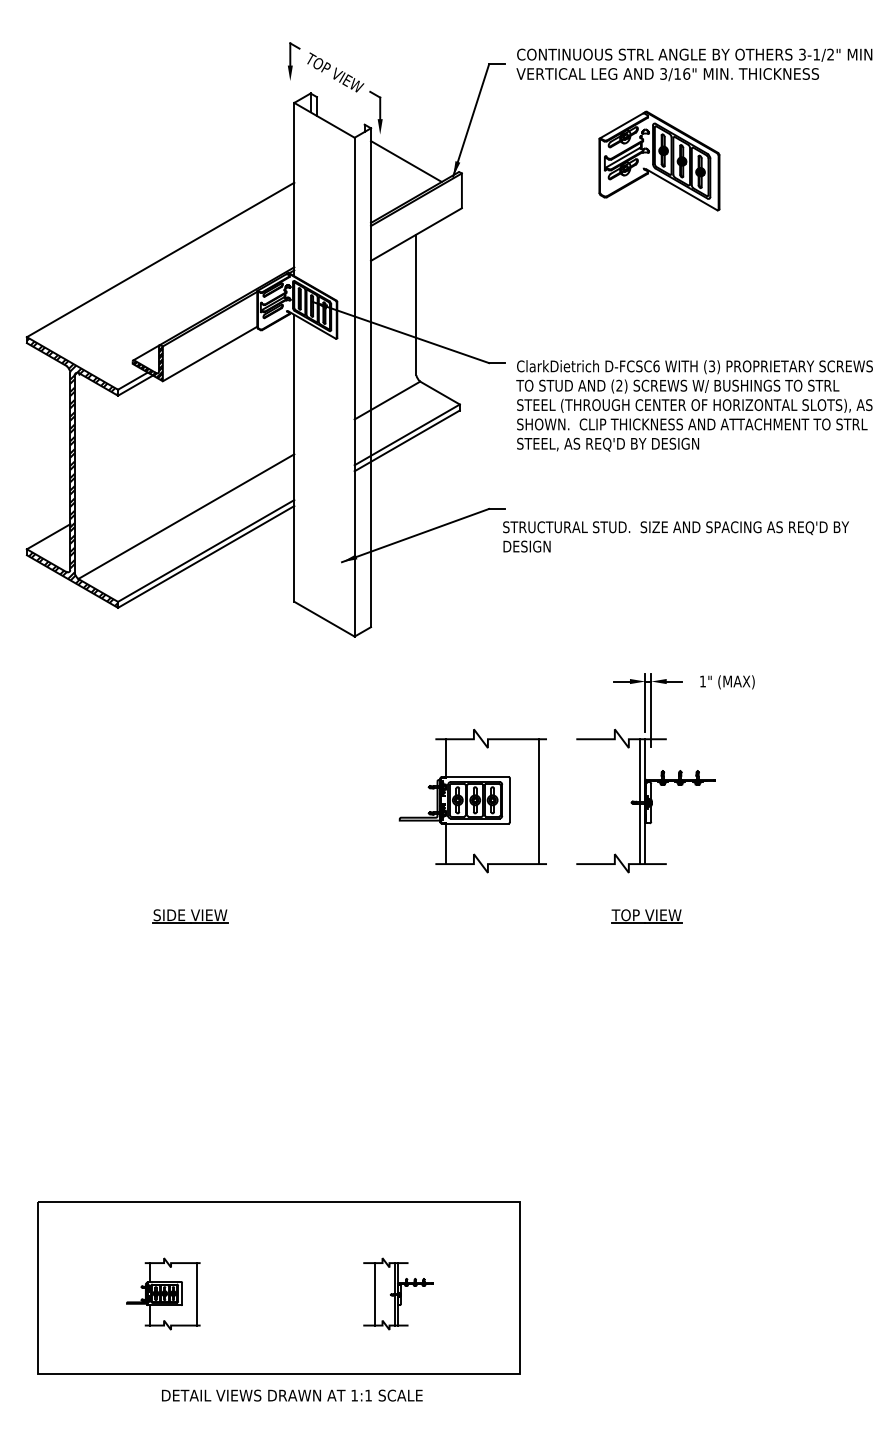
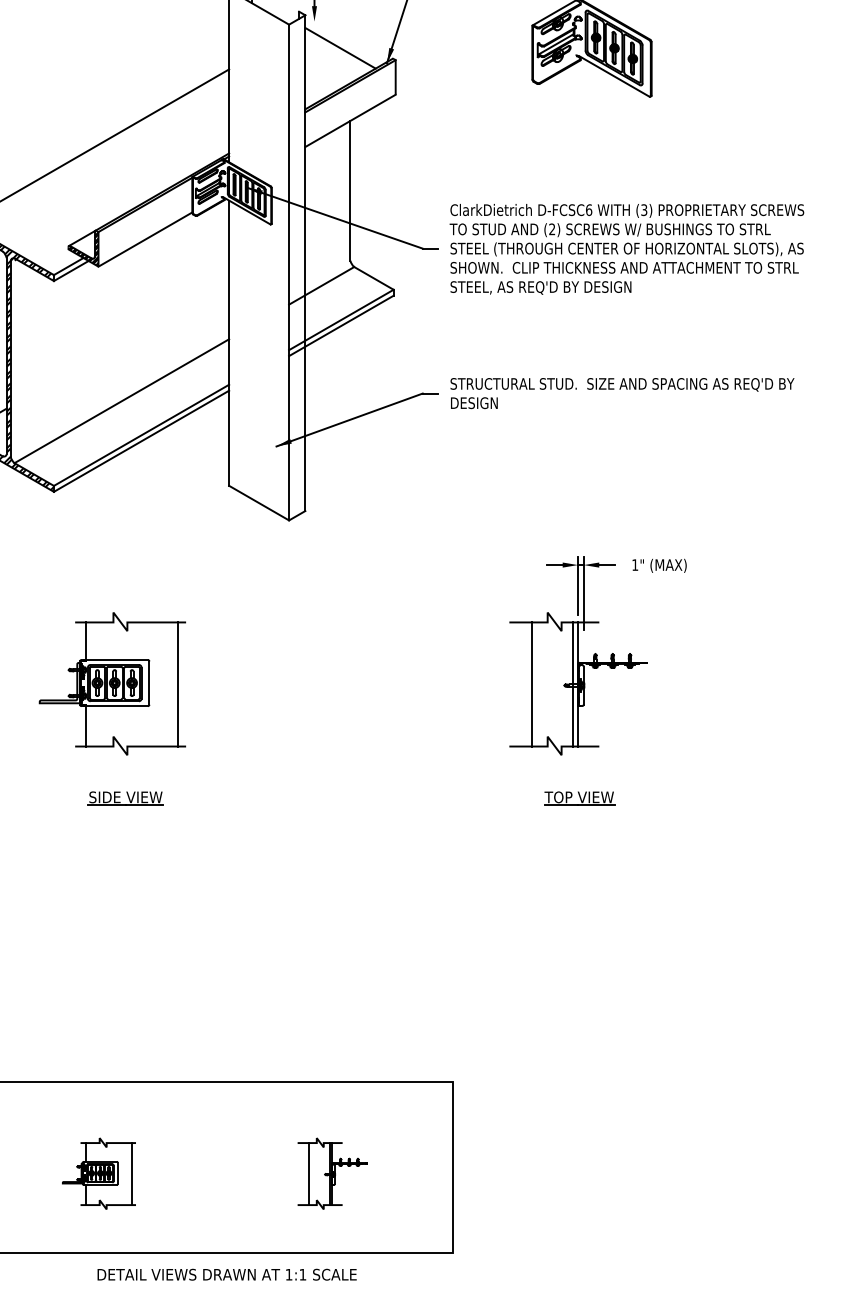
text: (694, 405) -> (626, 249), moved
text: (675, 536) -> (621, 393), moved
part: (472, 800) -> (112, 683), moved
line: (599, 801) -> (532, 684), added

